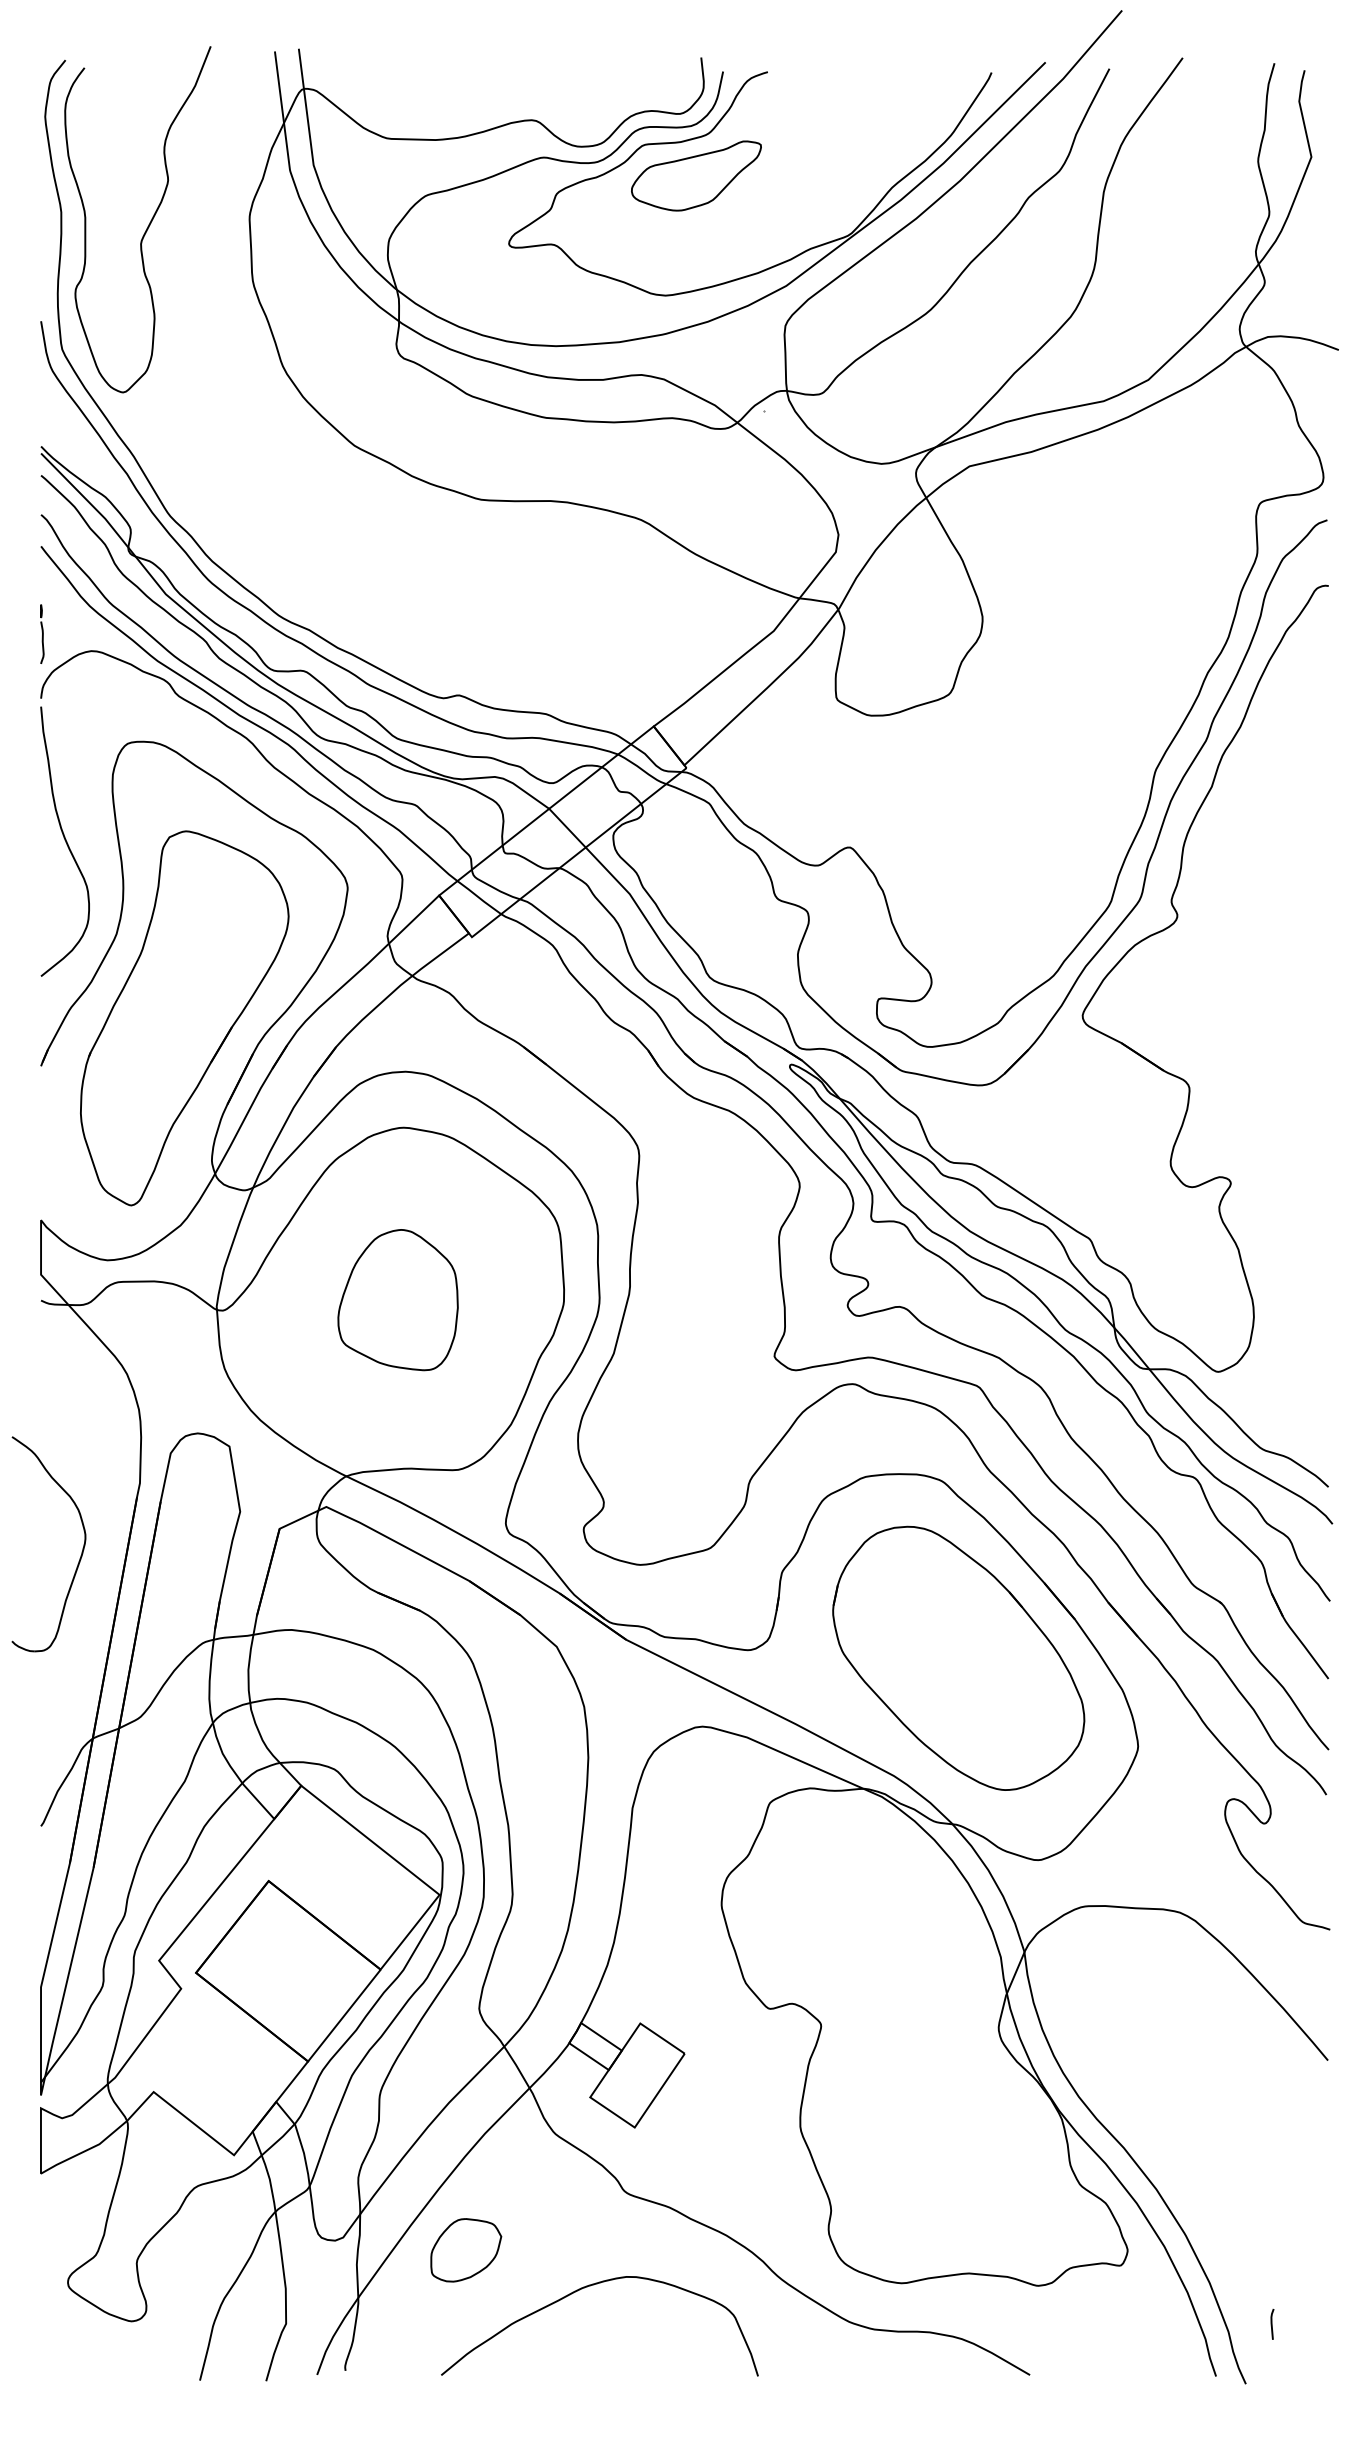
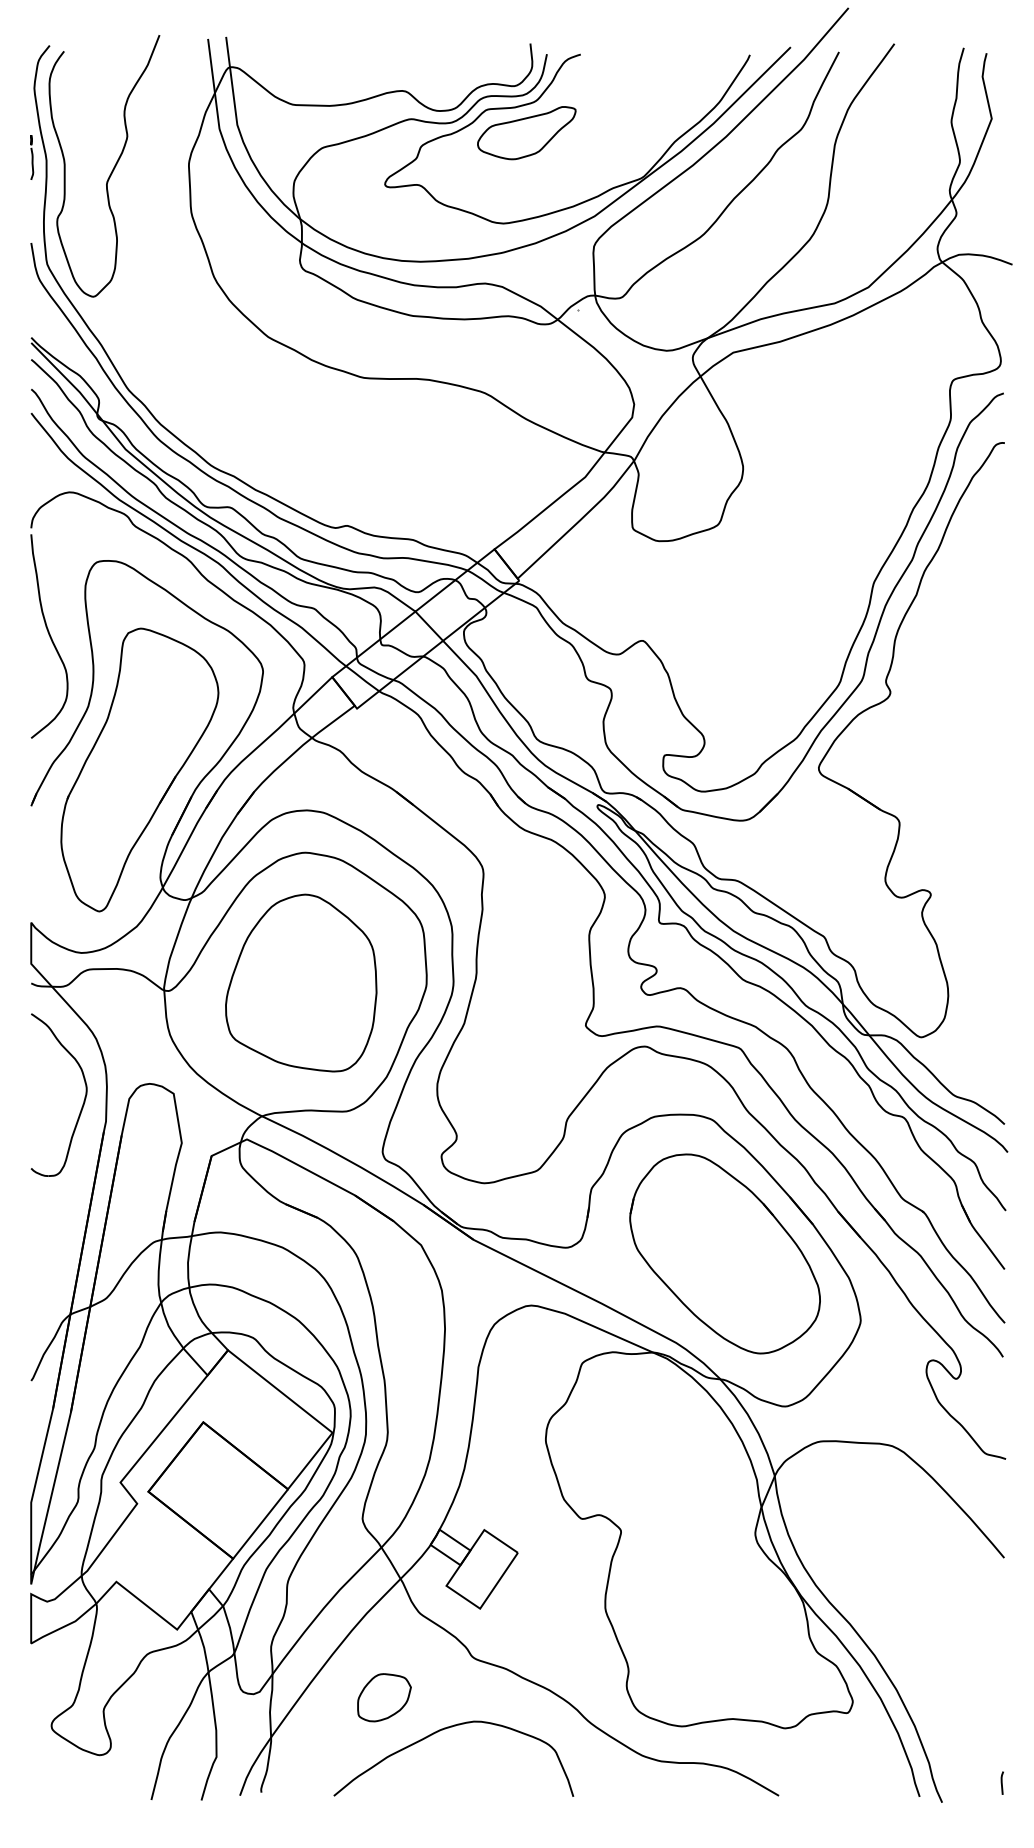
part: (42, 633) -> (32, 156), moved
part: (397, 1299) -> (300, 982), size x1.67
part: (81, 1551) -> (83, 1100), moved
part: (466, 2250) -> (384, 1697), moved
line: (1272, 2323) -> (1002, 1782), moved

